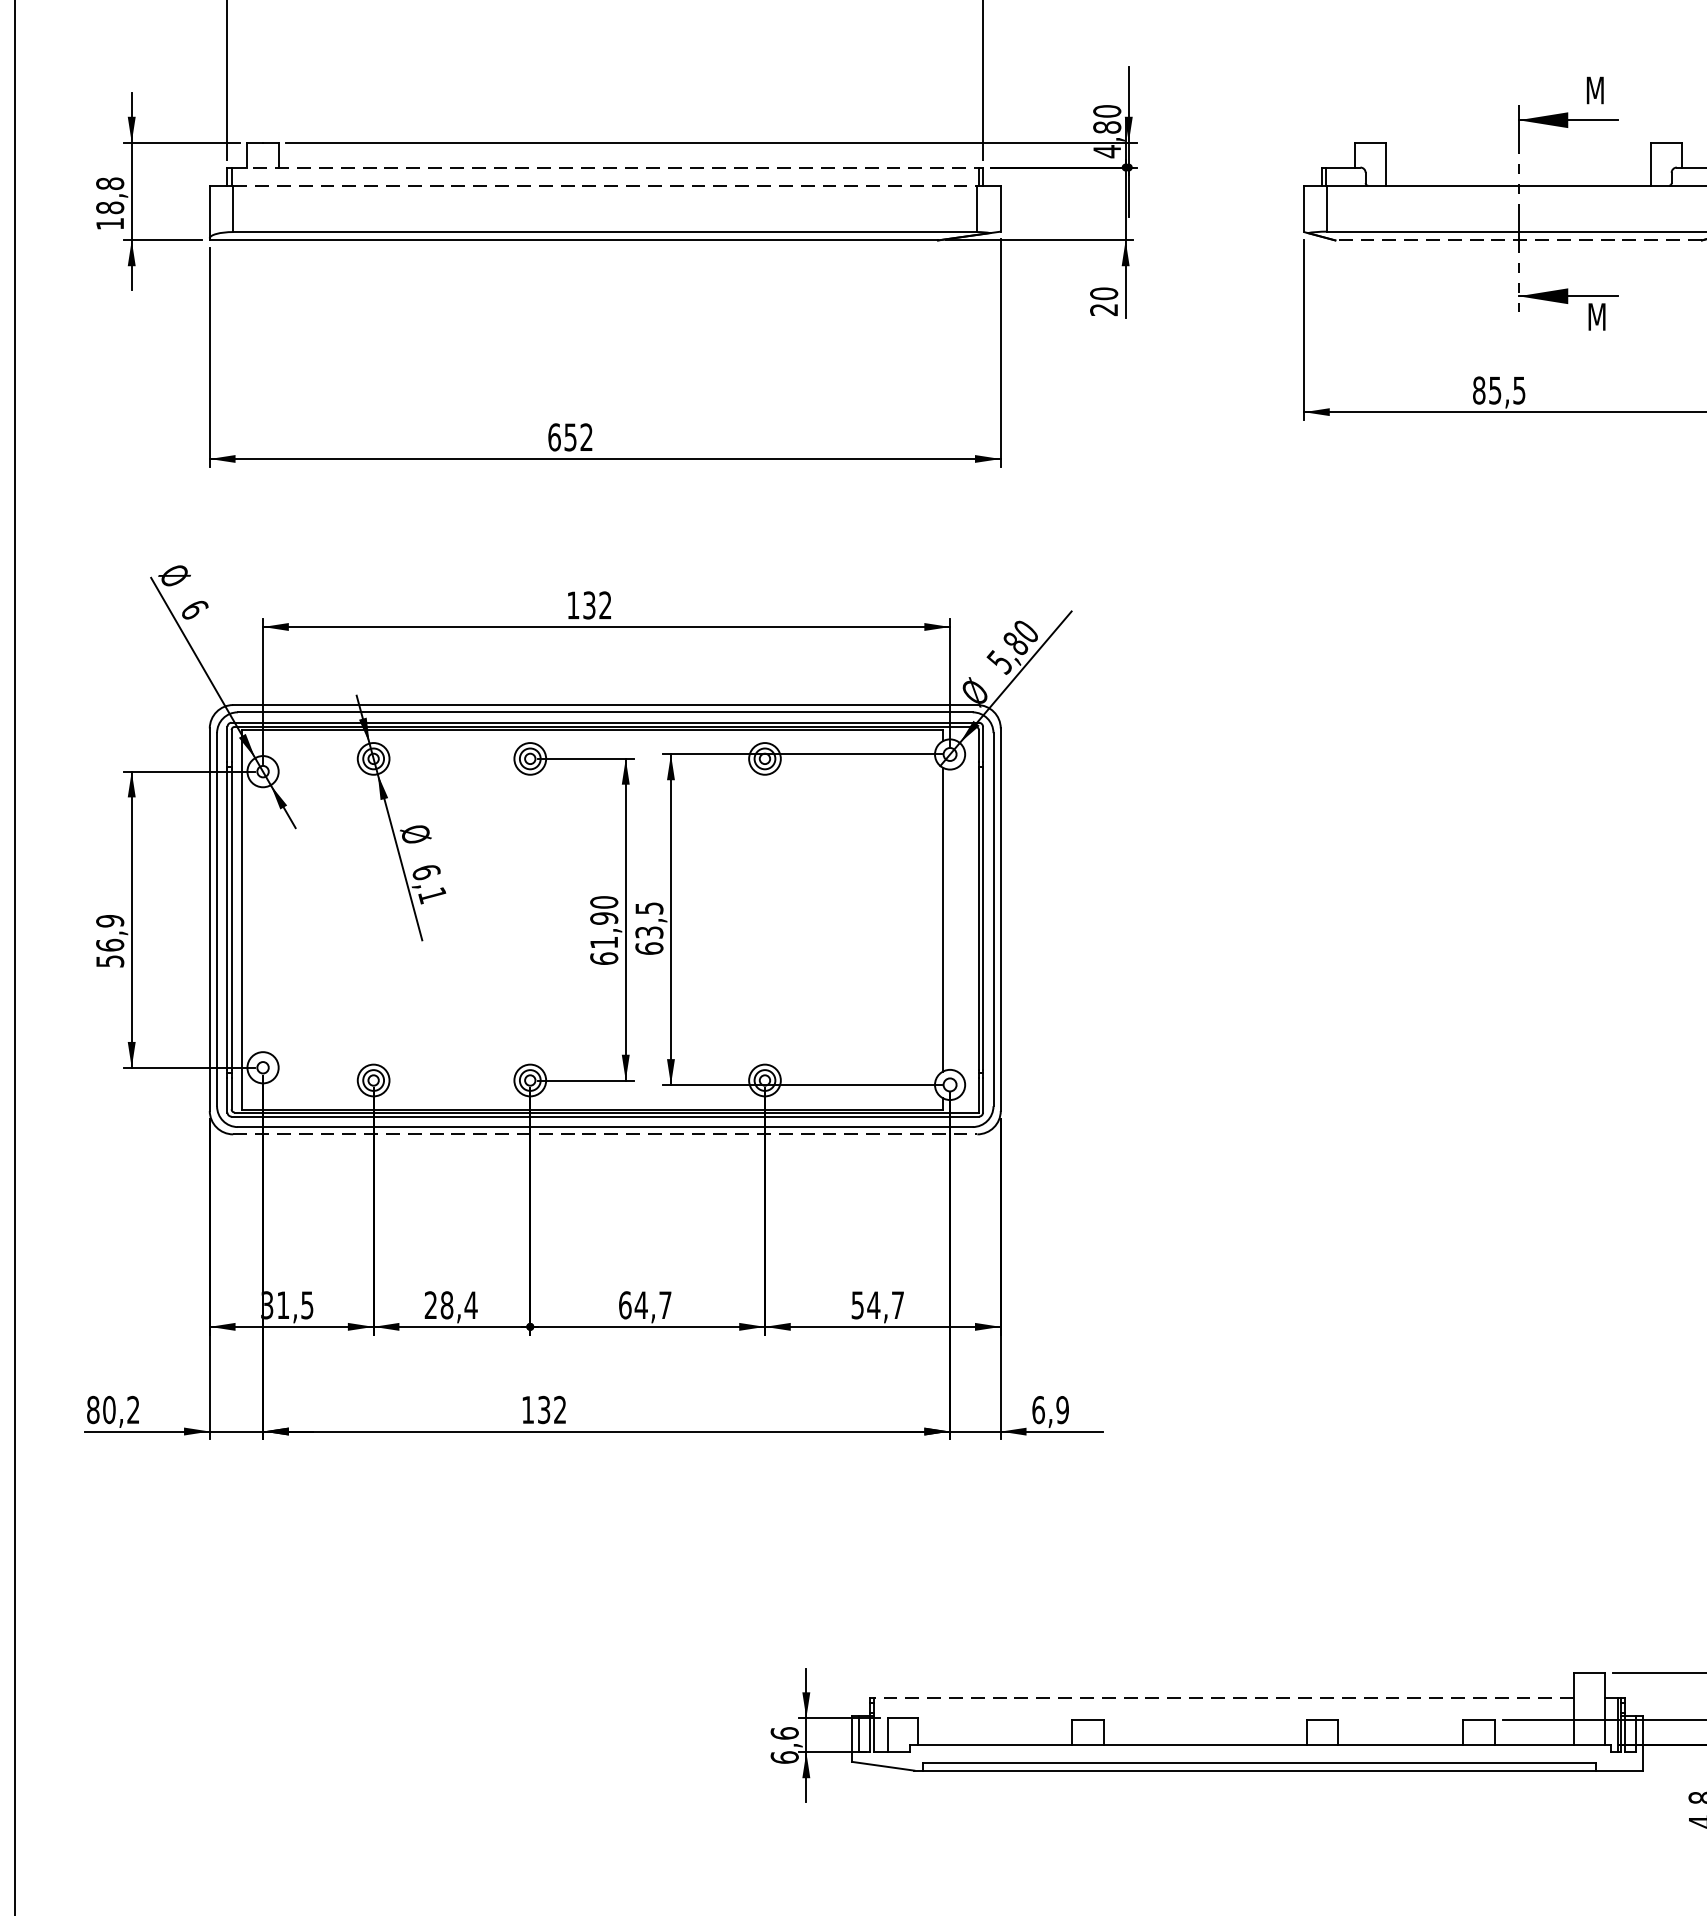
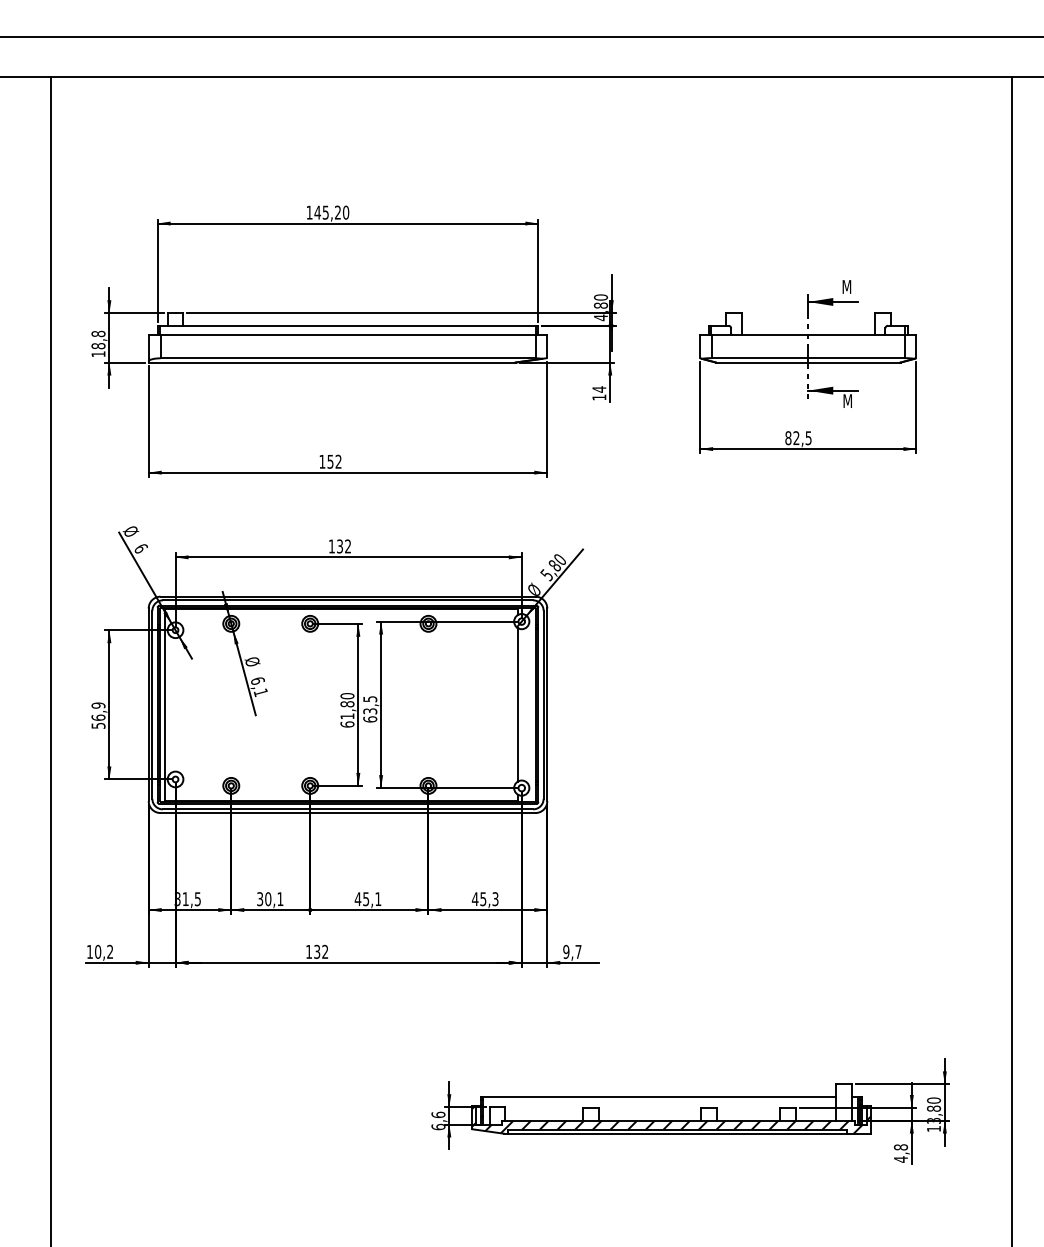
line: (606, 166) -> (348, 325), dashed -> solid
line: (606, 186) -> (348, 335), dashed -> solid
line: (1517, 240) -> (807, 362), dashed -> solid
text: (1104, 301) -> (599, 393), 20 -> 14
text: (1495, 391) -> (796, 438), 85,5 -> 82,5
text: (554, 436) -> (322, 461), 652 -> 152
text: (604, 918) -> (347, 704), 61,90 -> 61,80
line: (606, 1135) -> (348, 813), dashed -> solid
text: (451, 1305) -> (270, 899), 28,4 -> 30,1
text: (643, 1305) -> (367, 899), 64,7 -> 45,1
text: (876, 1305) -> (484, 899), 54,7 -> 45,3
text: (92, 1409) -> (89, 951), 80,2 -> 10,2
text: (1050, 1409) -> (572, 951), 6,9 -> 9,7
line: (1223, 1696) -> (659, 1096), dashed -> solid
hatch: (1247, 1742) -> (671, 1119), added

